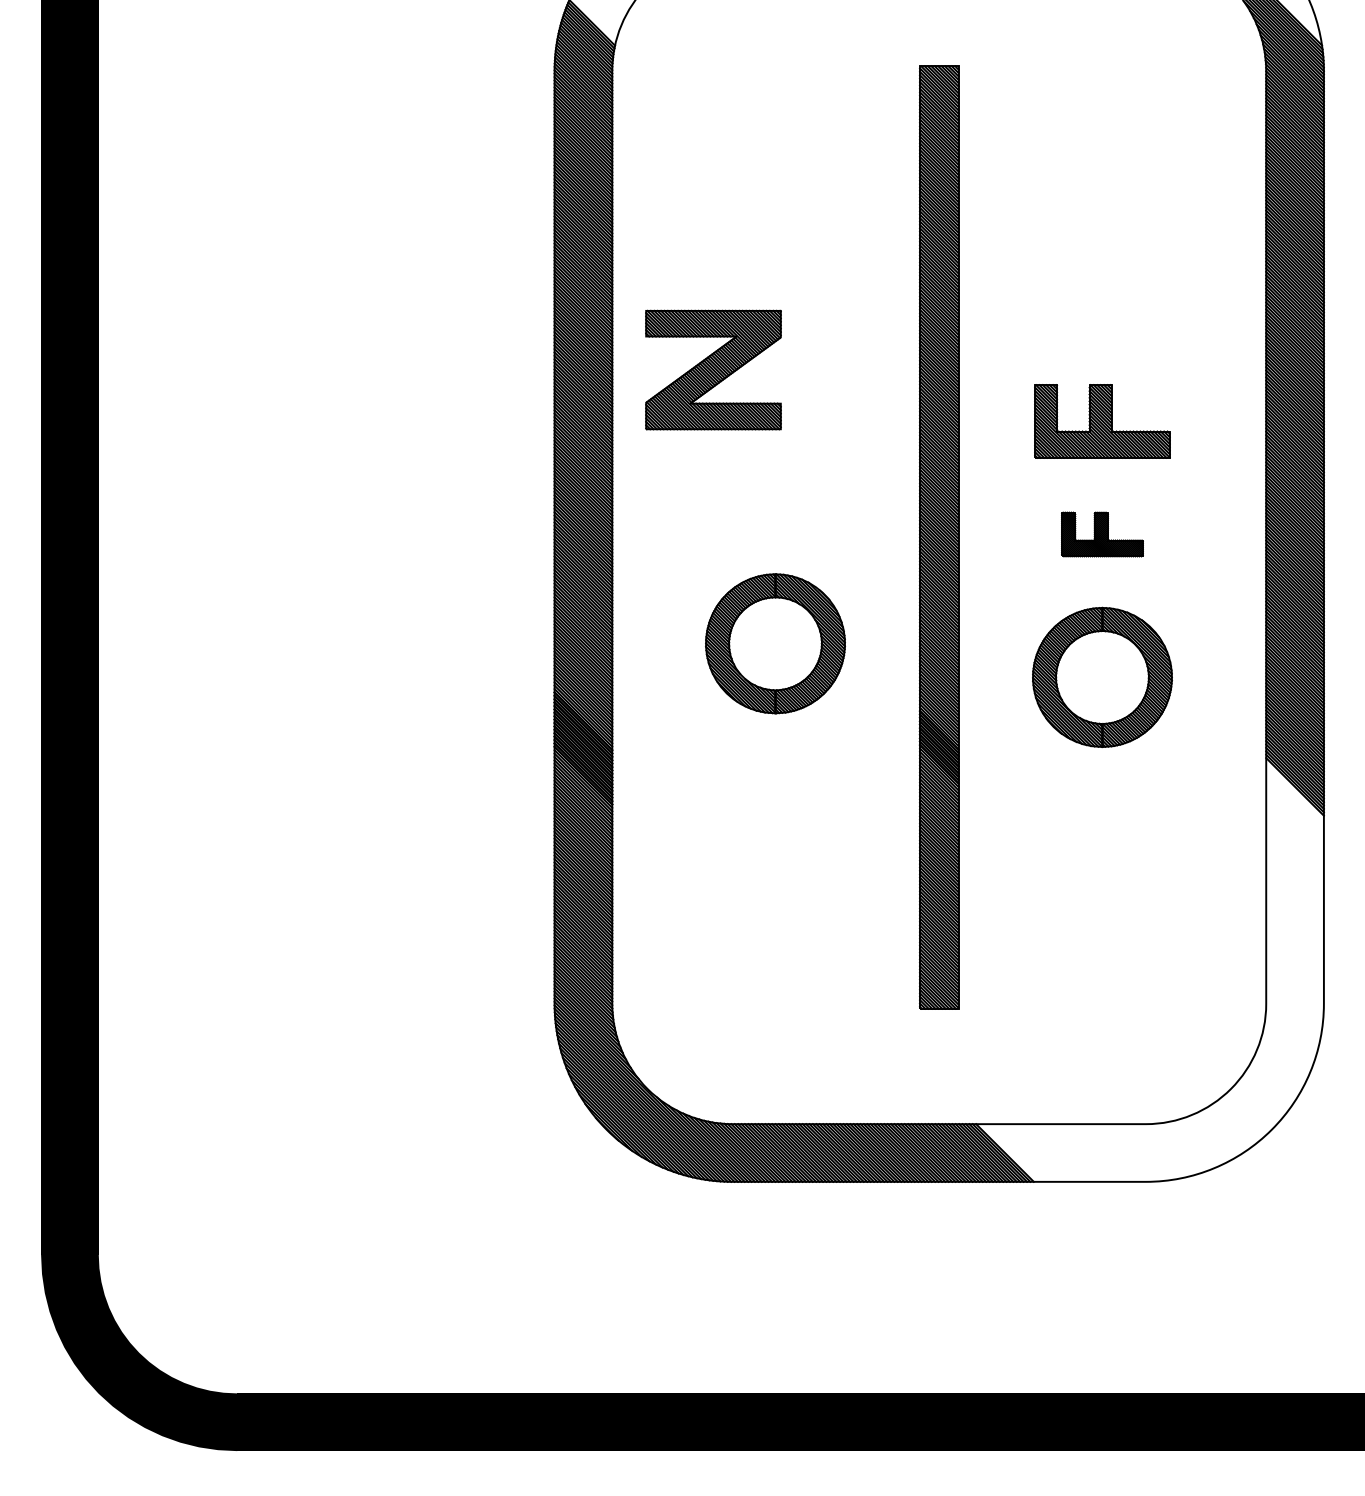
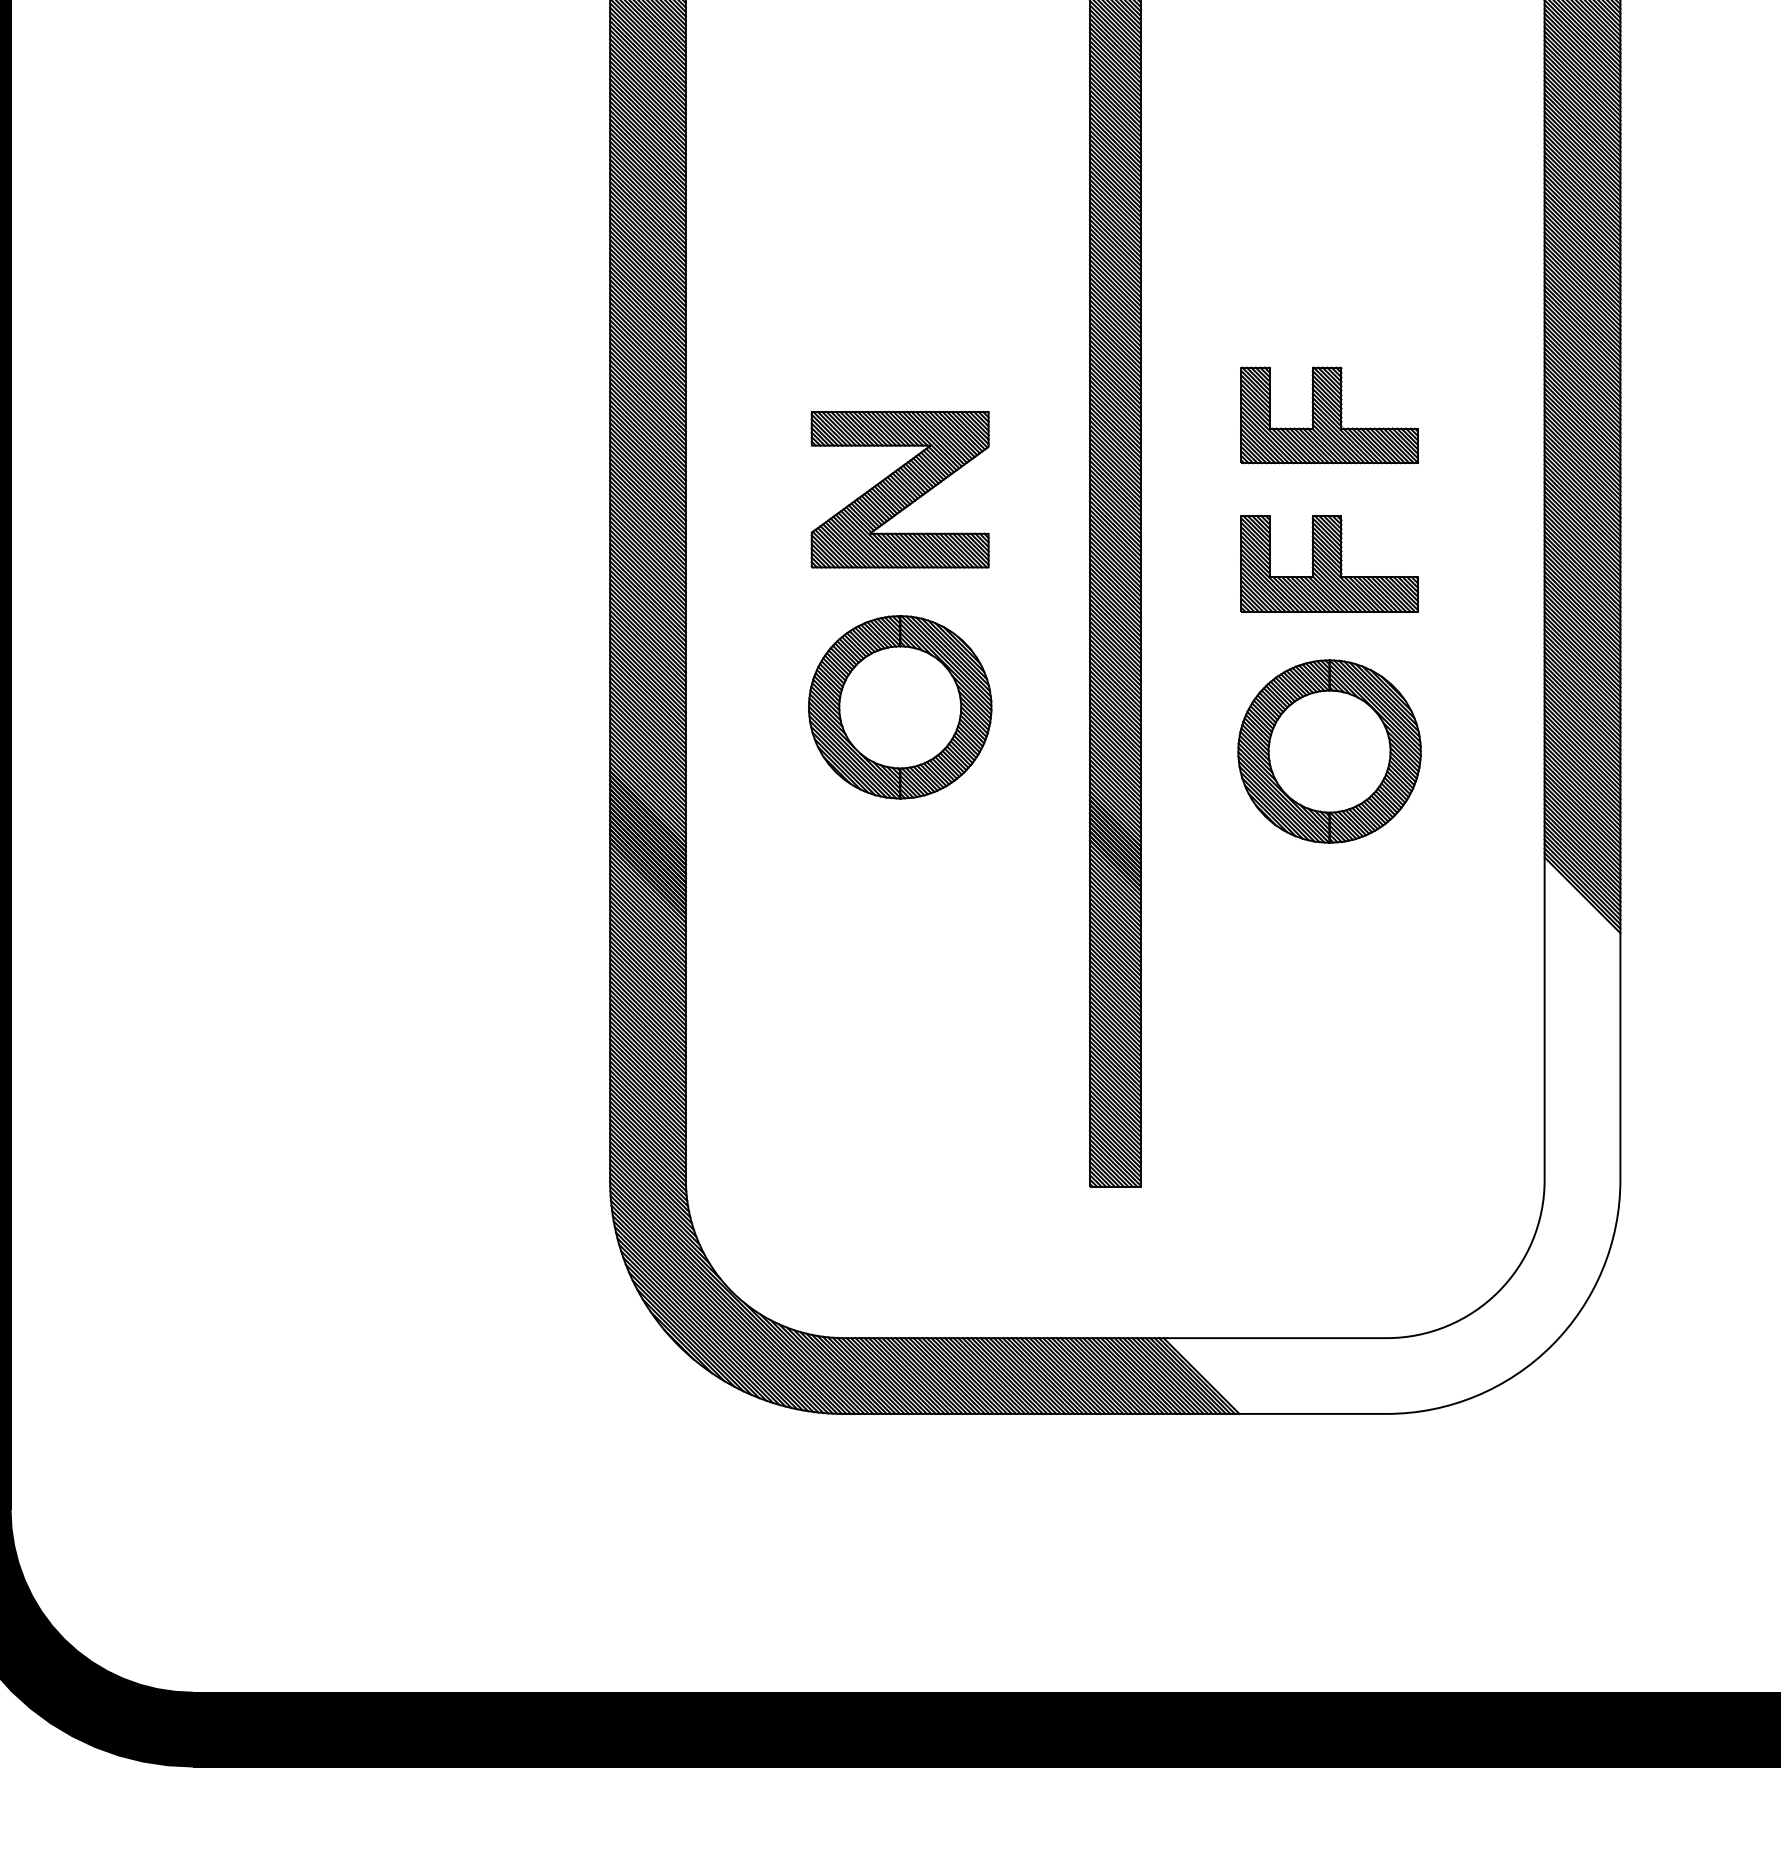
part: (713, 369) -> (900, 488), moved
part: (1102, 534) -> (1329, 563), size x1.67

